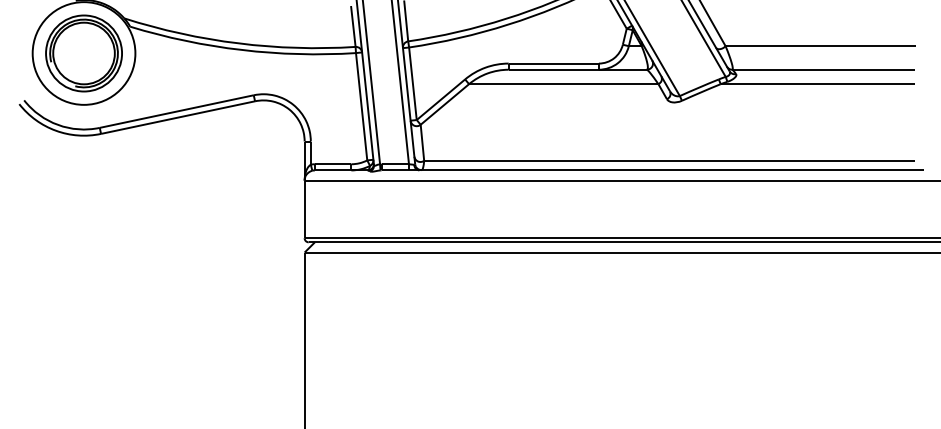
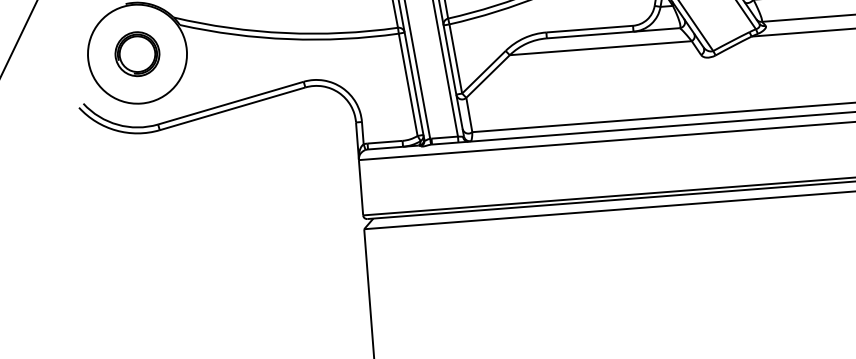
part: (83, 53) -> (136, 54), size x0.6

